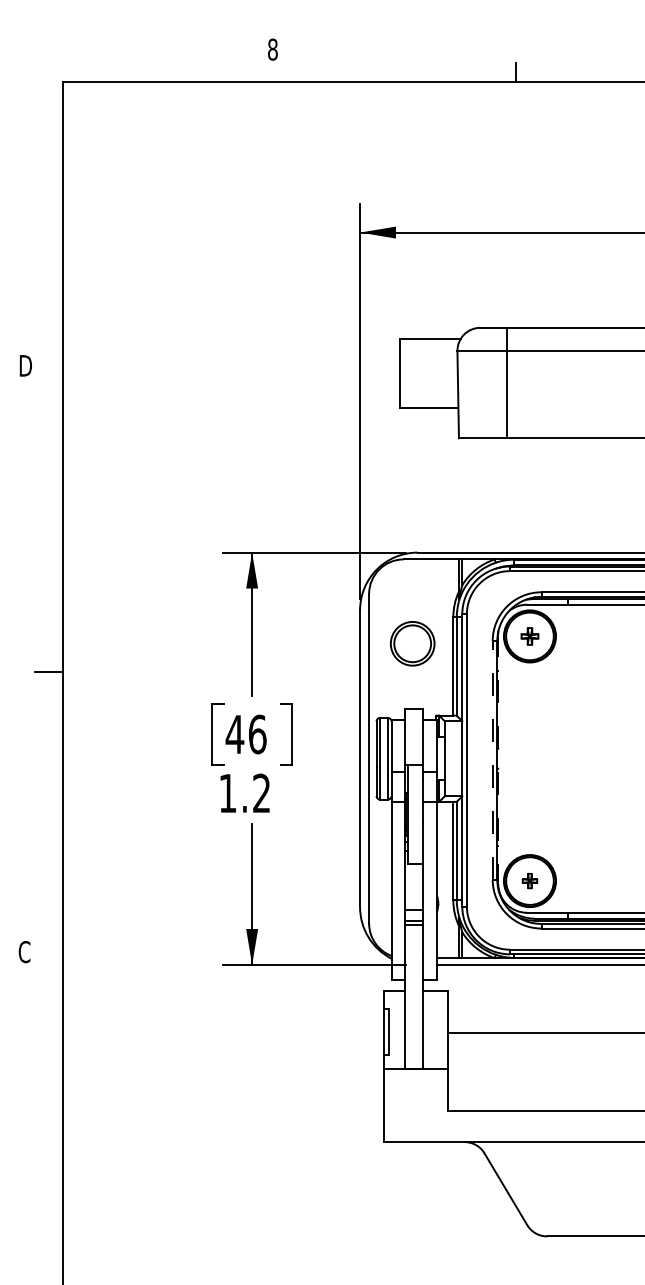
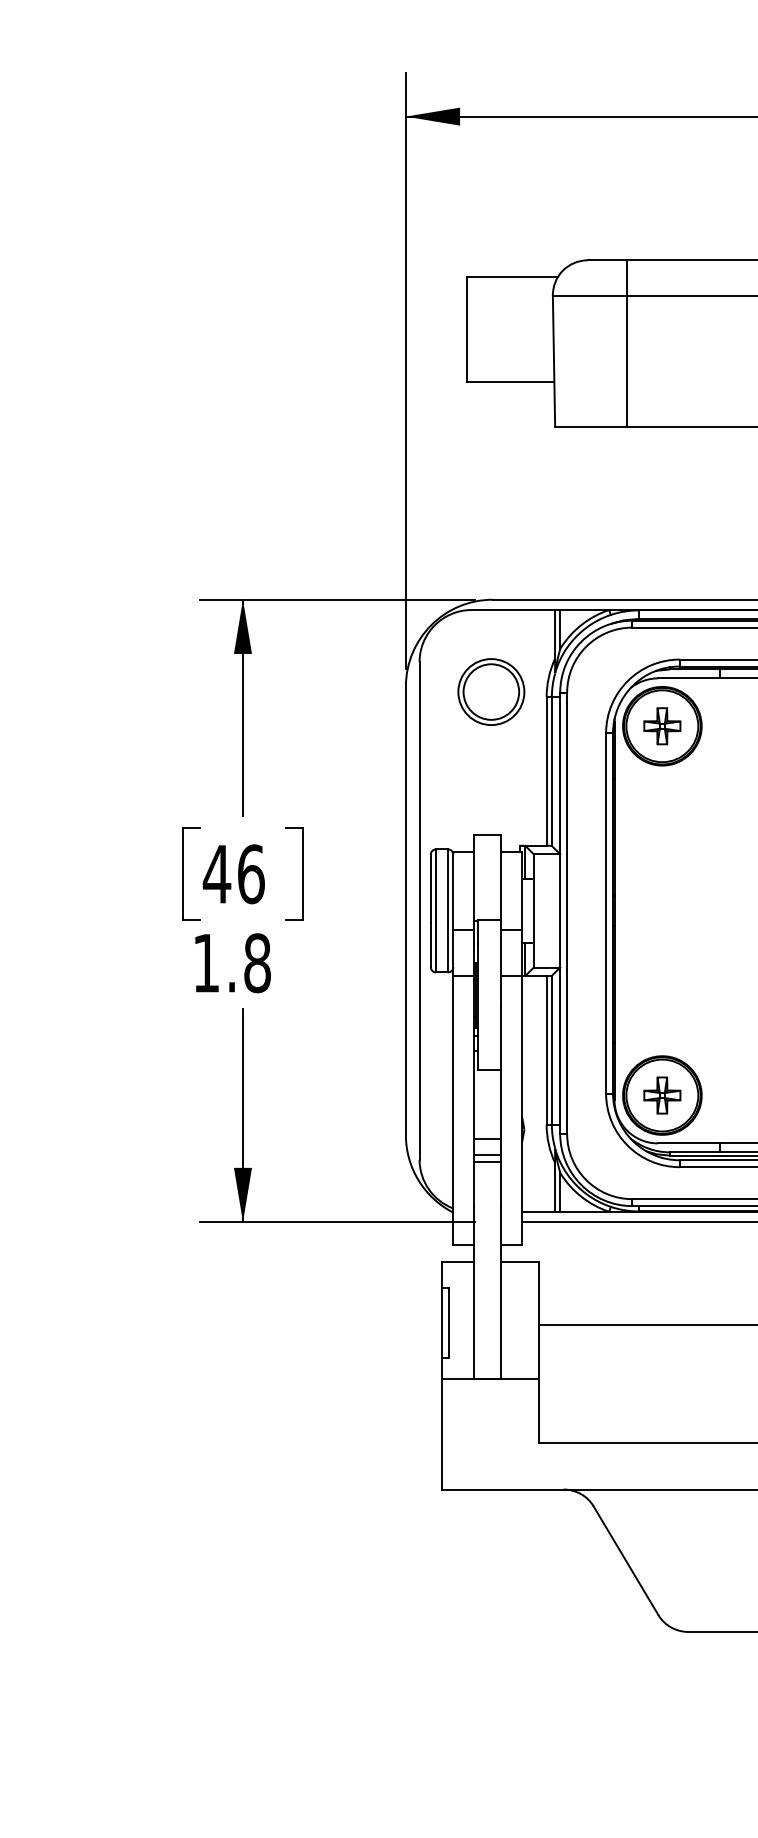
part: (529, 636) -> (661, 726), size x1.43
part: (412, 643) -> (491, 691), moved
line: (492, 759) -> (605, 912), dashed -> solid
line: (498, 759) -> (614, 912), dashed -> solid
text: (261, 793) -> (257, 963), 1.2 -> 1.8
part: (529, 880) -> (661, 1094), size x1.67

